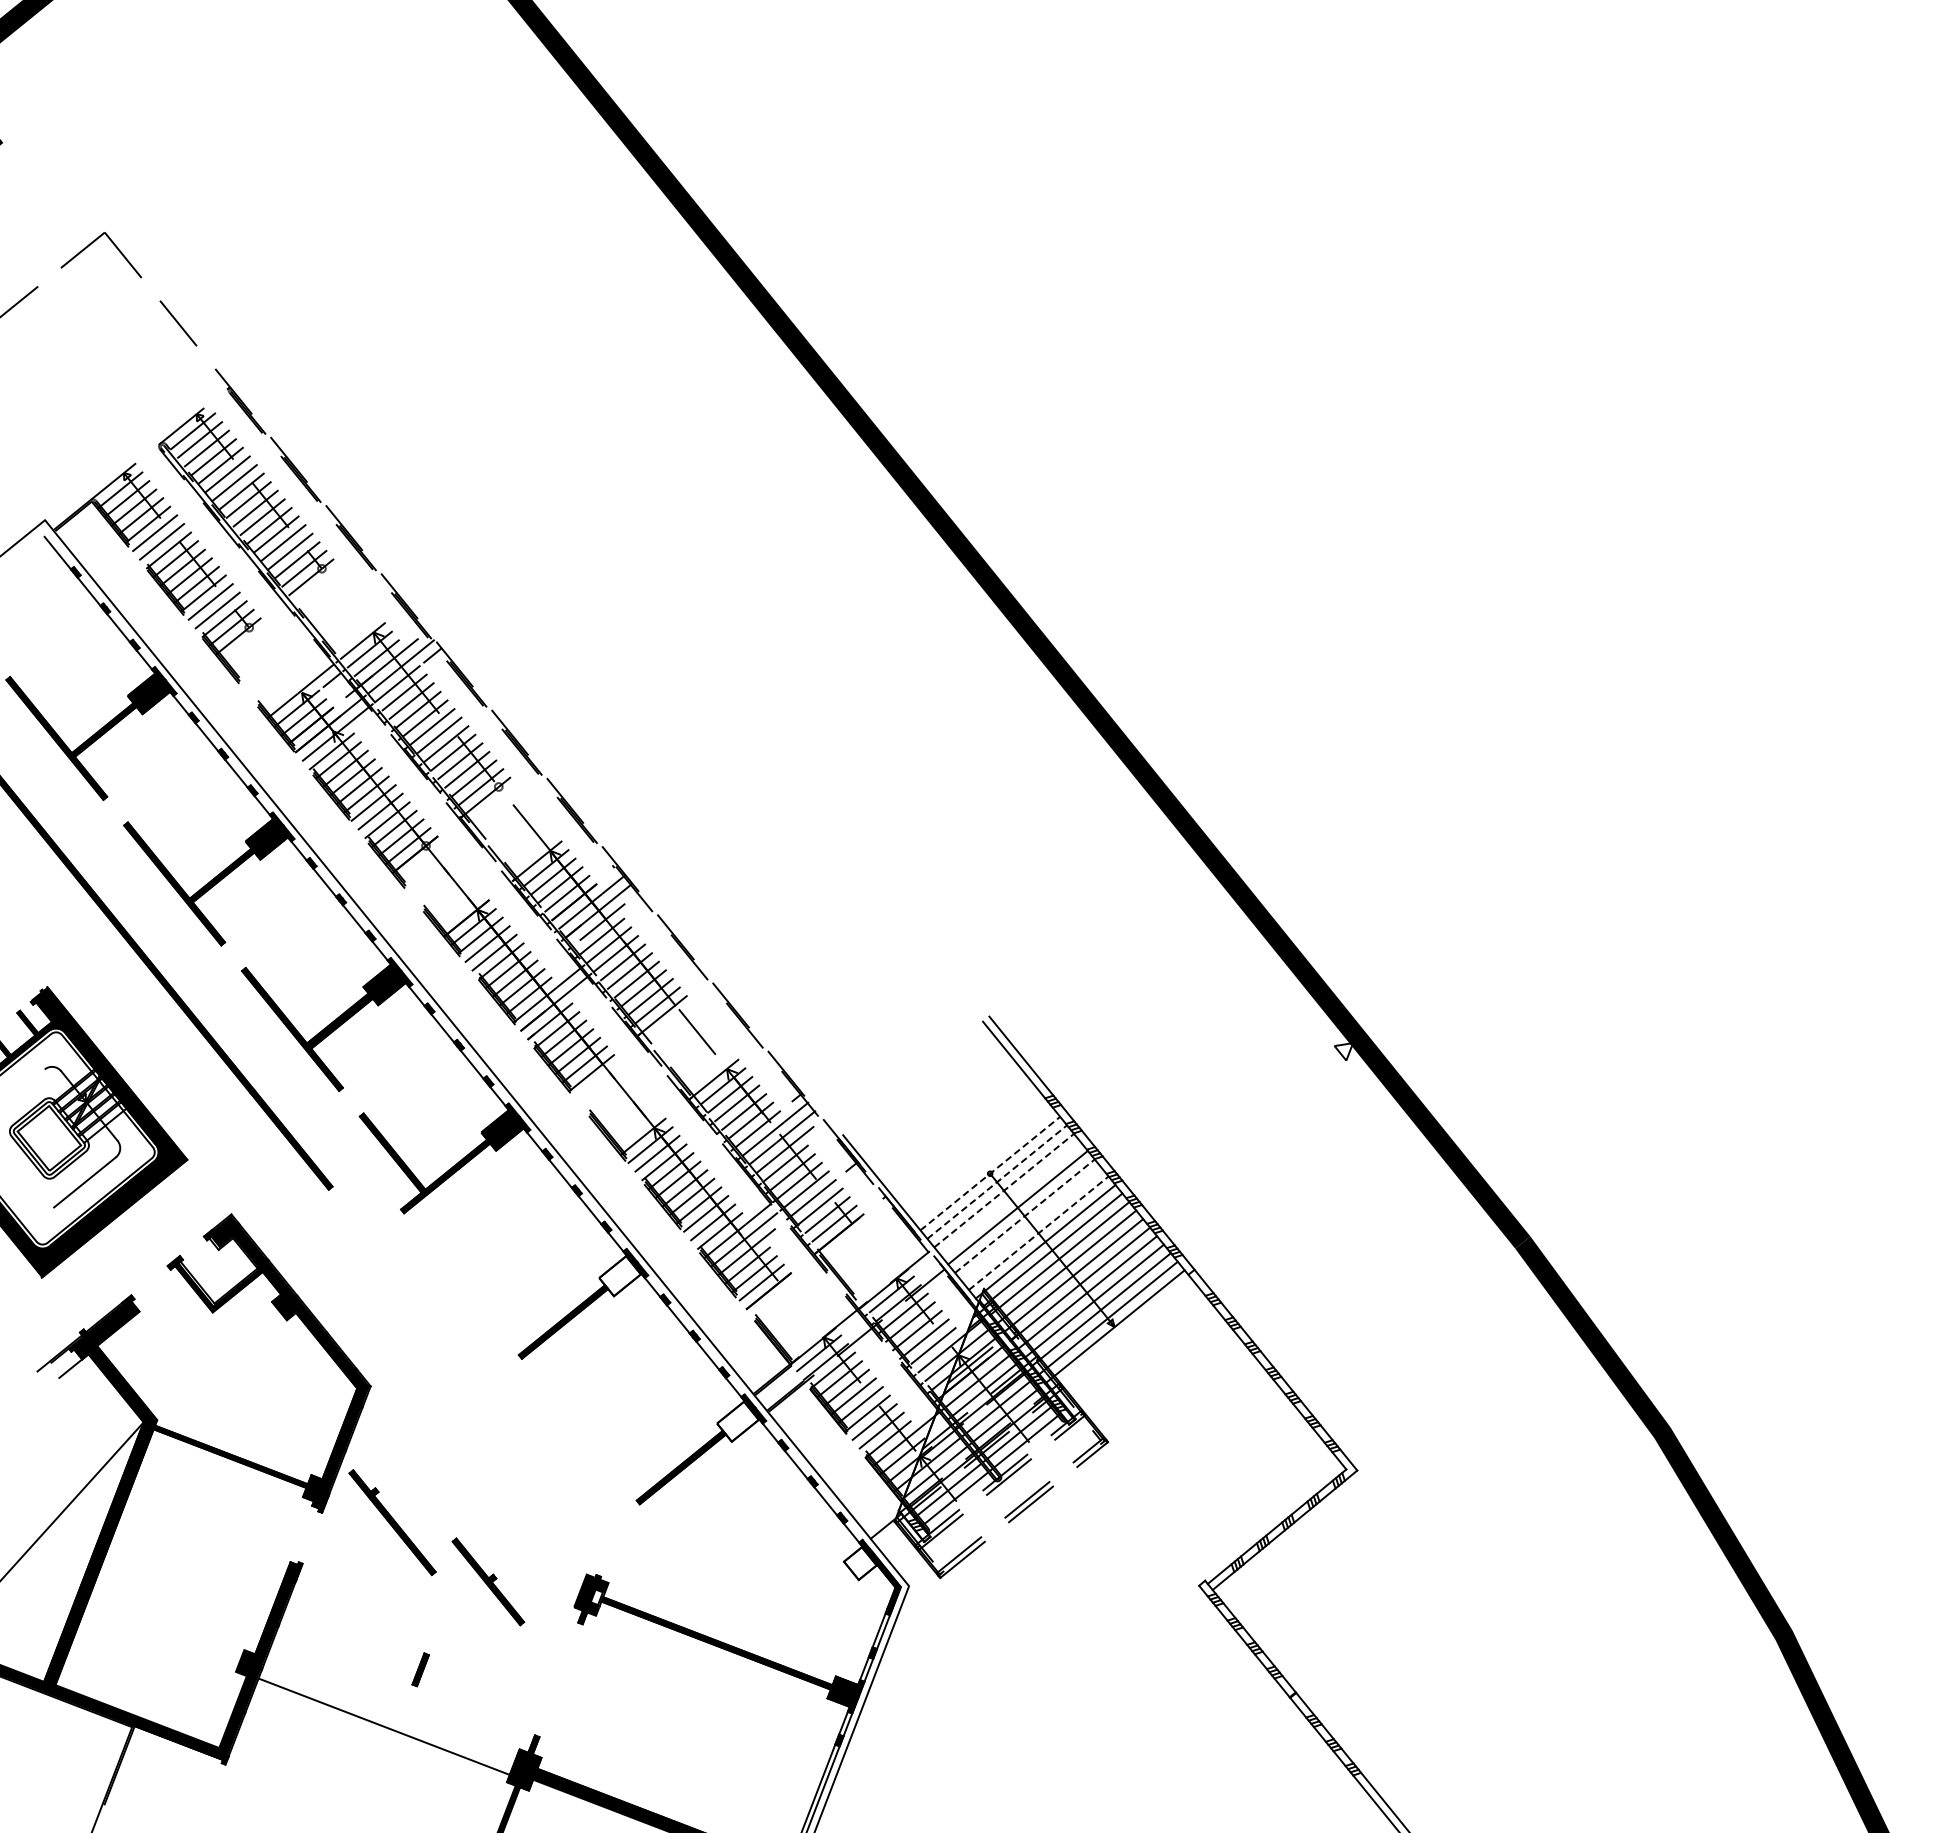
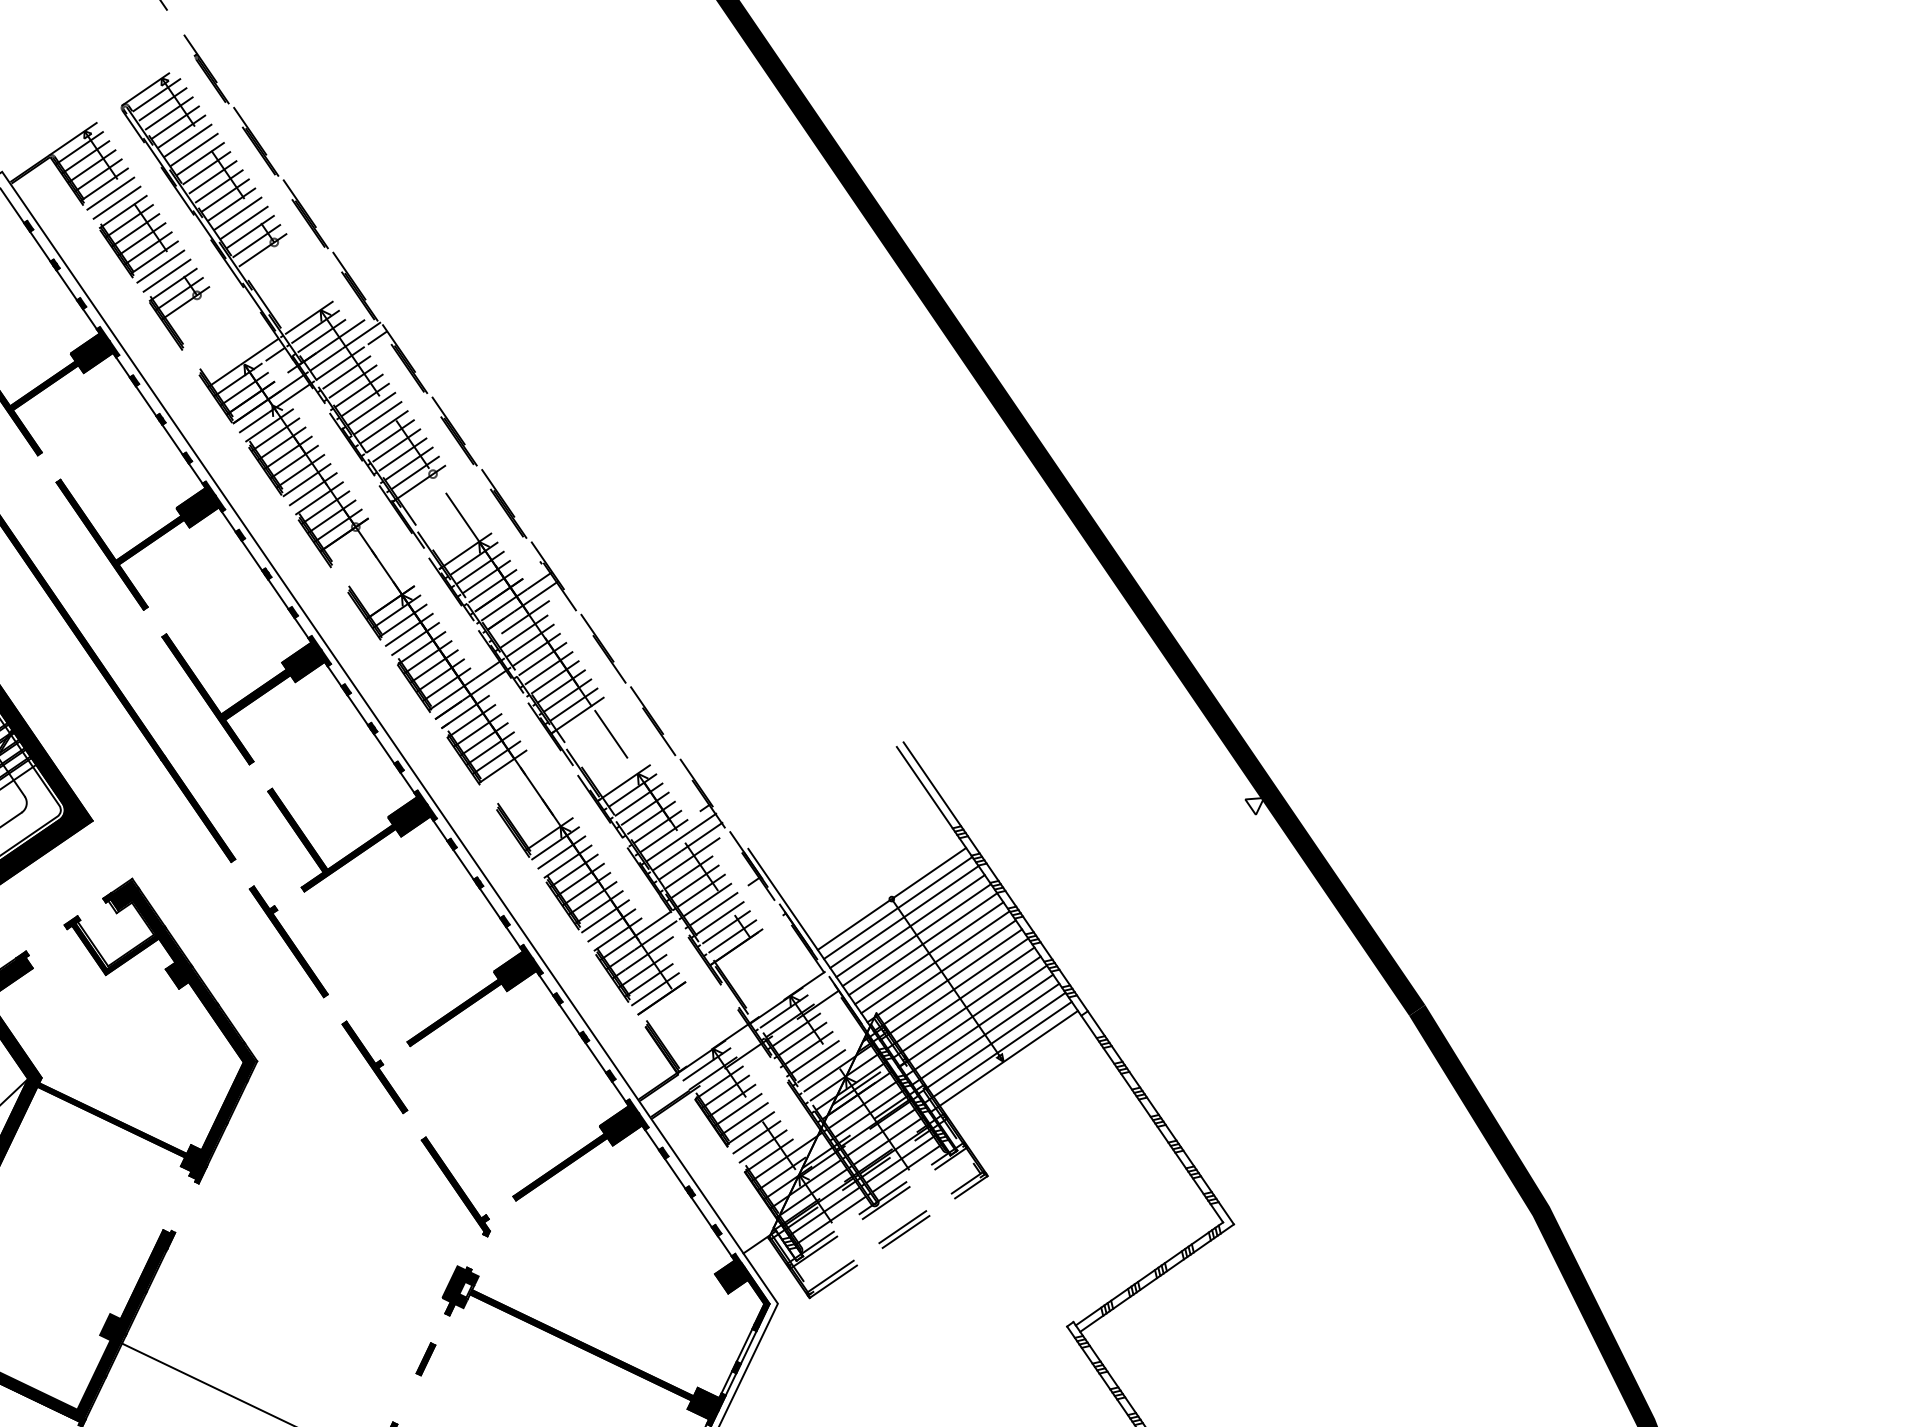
line: (990, 1173) -> (892, 898), dashed -> solid
line: (997, 1182) -> (898, 908), dashed -> solid
line: (1004, 1190) -> (904, 916), dashed -> solid
line: (1010, 1198) -> (910, 925), added
line: (1024, 1216) -> (922, 944), dashed -> solid
line: (1031, 1224) -> (928, 952), added
line: (1038, 1233) -> (935, 962), dashed -> solid
fill: (619, 1276) -> (514, 971), added
fill: (737, 1421) -> (620, 1125), added
part: (578, 1495) -> (455, 1186), added
part: (392, 1522) -> (288, 941), moved
fill: (860, 1563) -> (731, 1277), added
part: (488, 1581) -> (375, 1066), moved
part: (420, 1669) -> (425, 1358), moved

